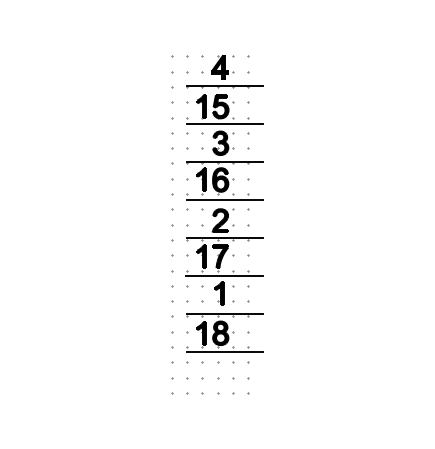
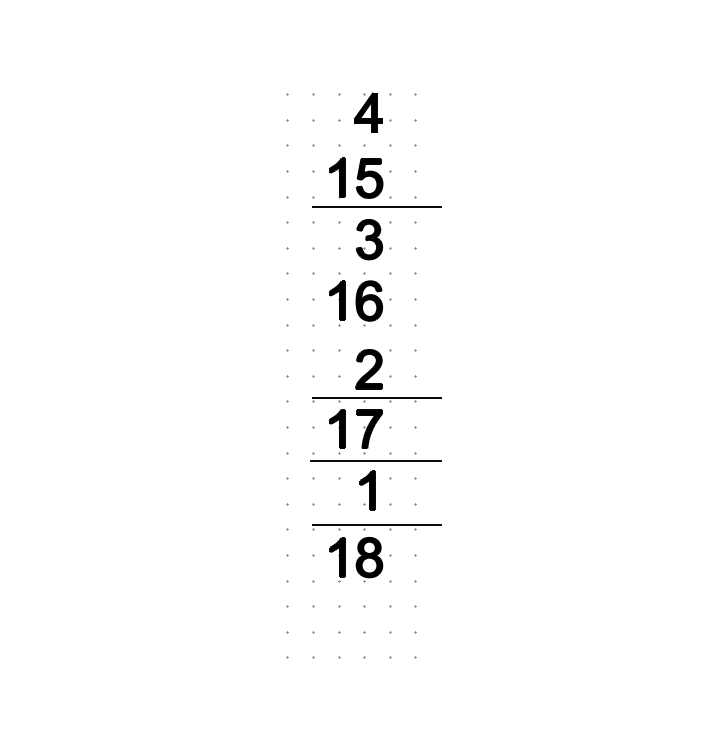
line: (224, 86) -> (375, 144), removed
line: (225, 161) -> (377, 270), removed
line: (225, 199) -> (377, 333), removed
line: (225, 351) -> (377, 588), removed

